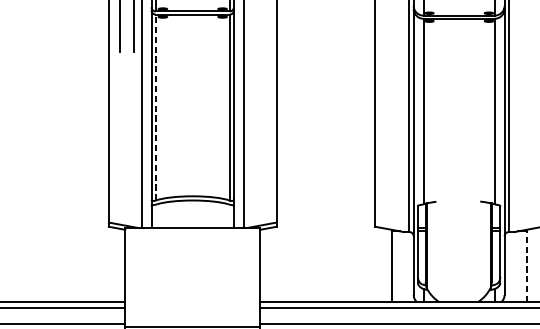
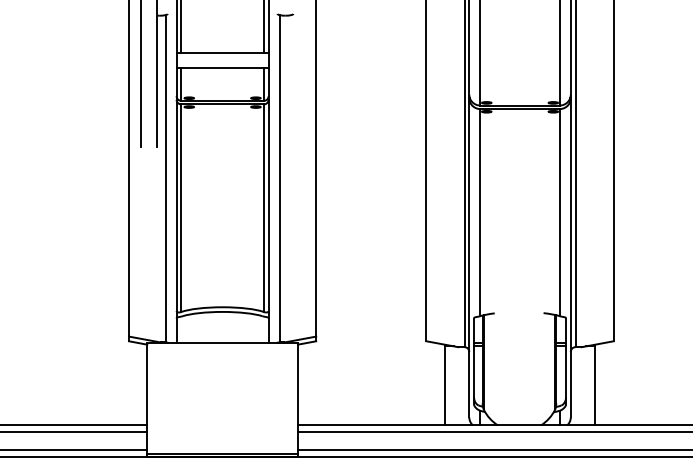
line: (155, 107) -> (181, 208), dashed -> solid
line: (526, 265) -> (595, 384), dashed -> solid

